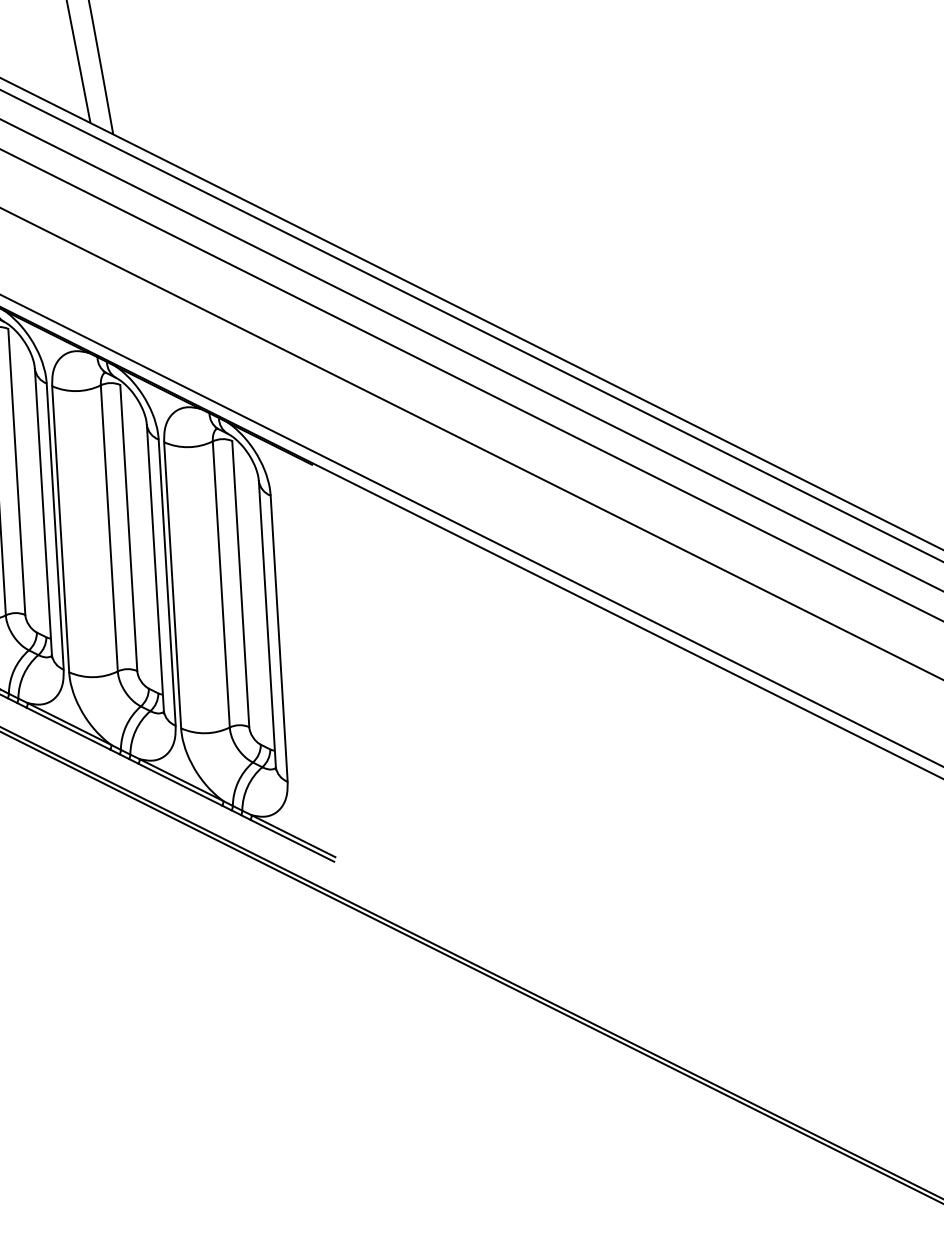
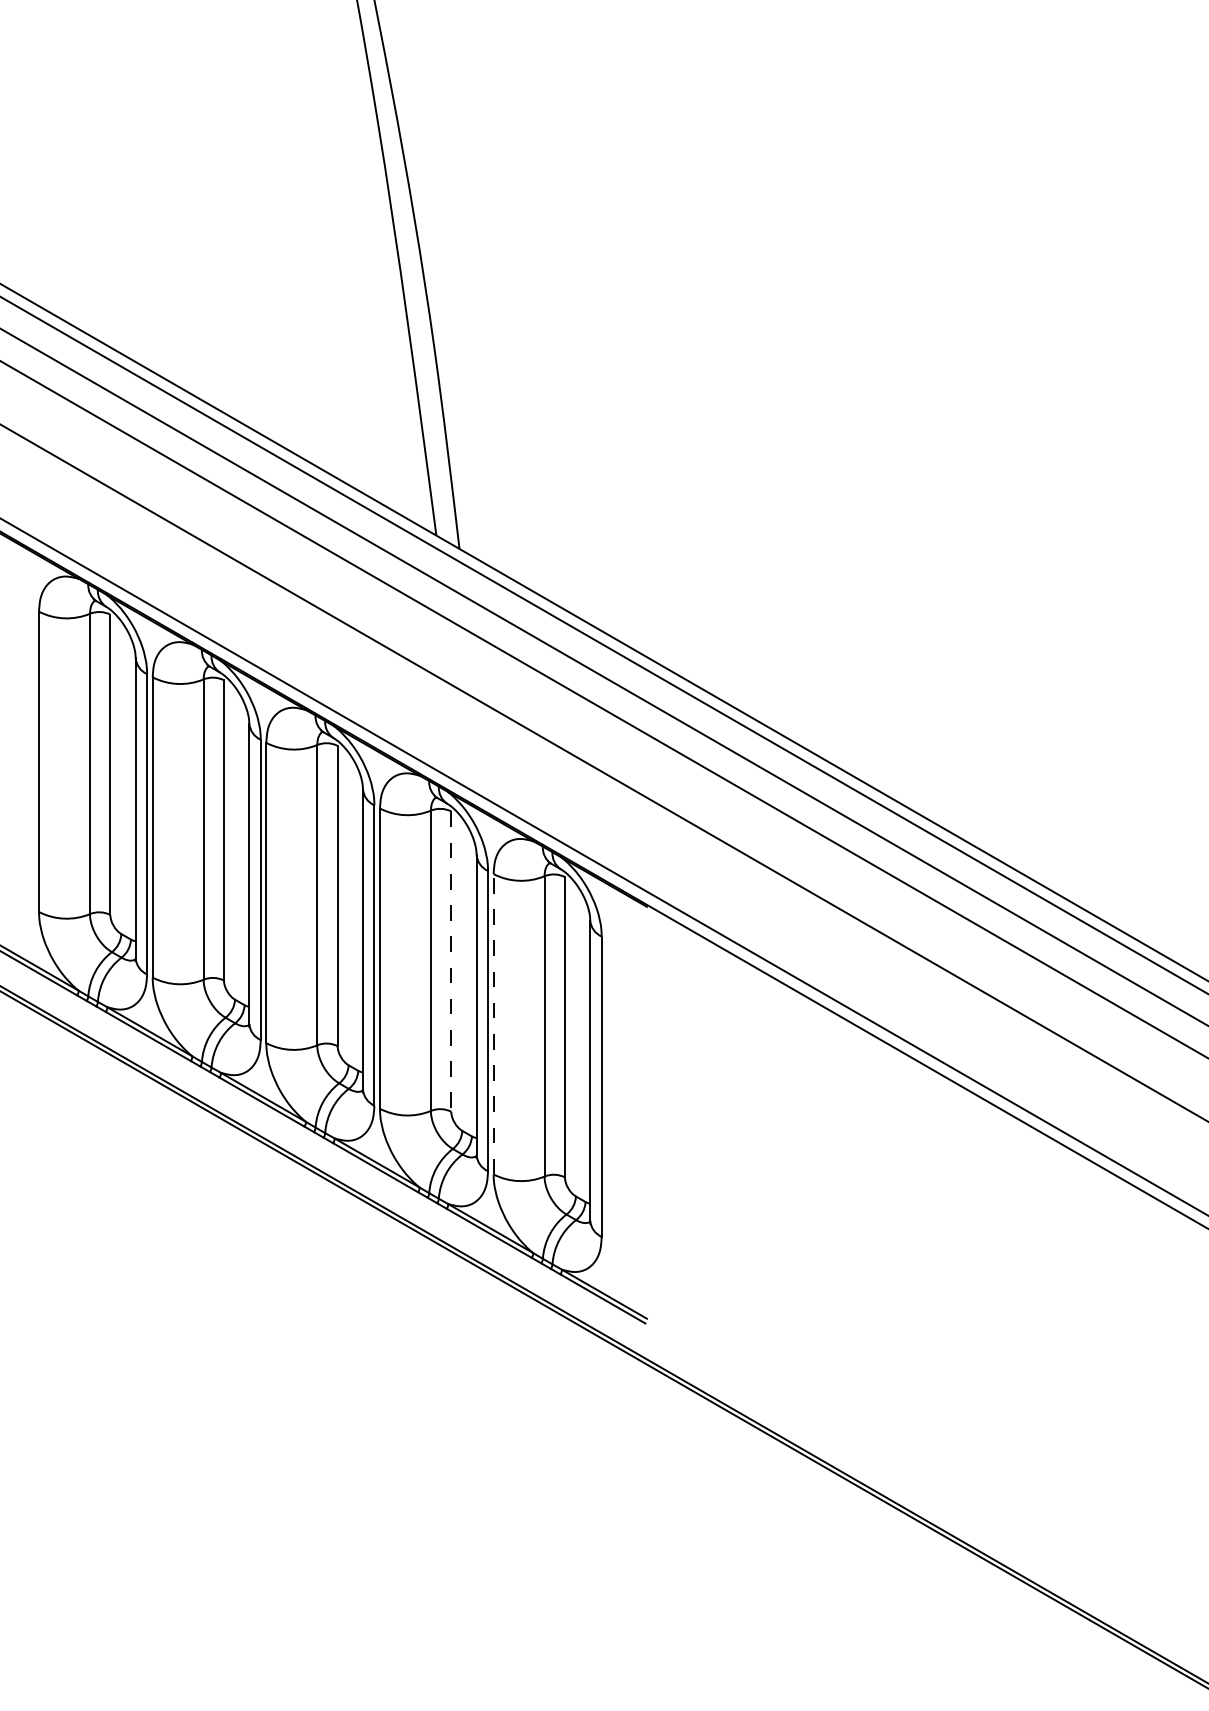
line: (129, 528) -> (451, 962), solid -> dashed
line: (172, 584) -> (493, 1023), solid -> dashed

